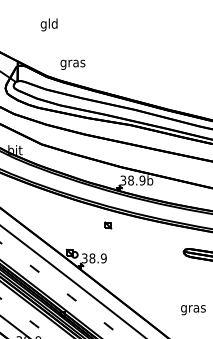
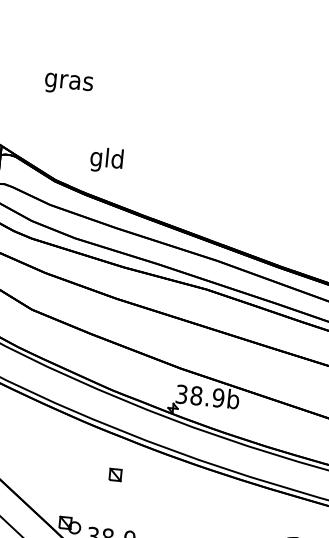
text: (49, 24) -> (69, 80), gld -> gras
text: (72, 63) -> (106, 160), gras -> gld
part: (108, 225) -> (116, 475), moved

